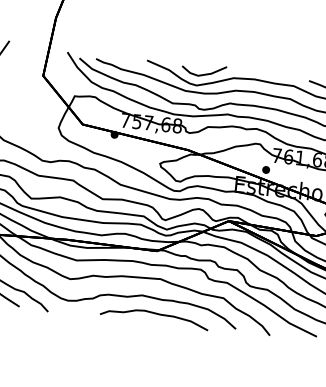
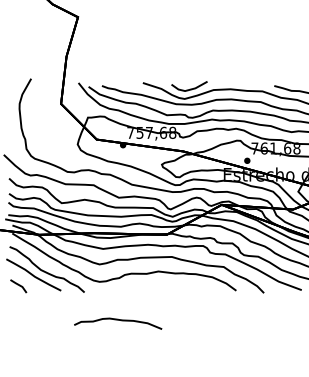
curve: (155, 314) -> (118, 320), moved

